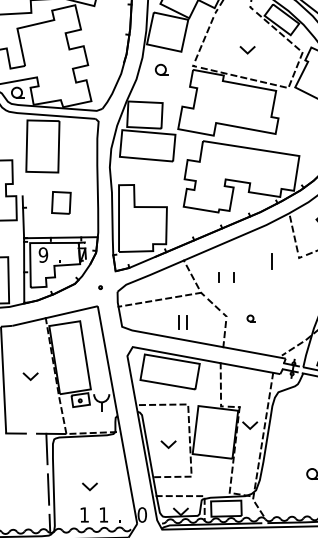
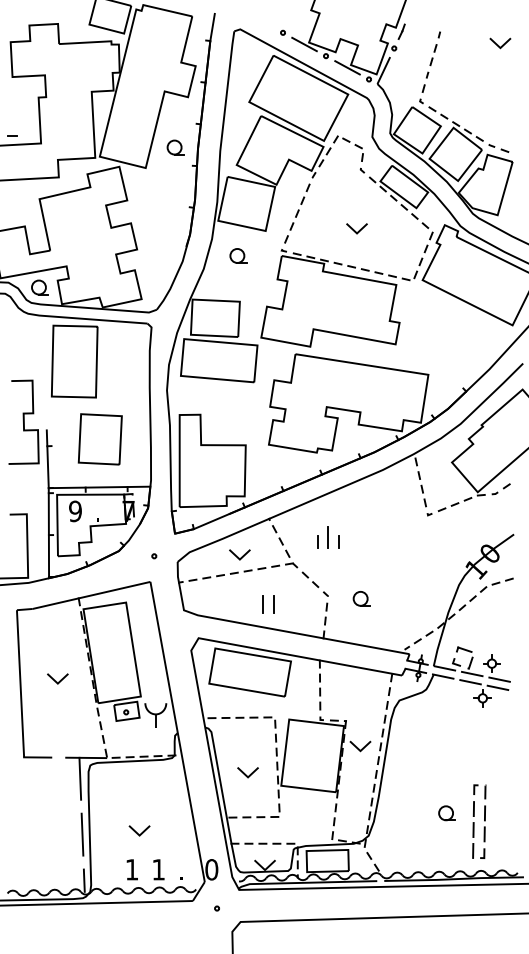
part: (60, 202) -> (99, 439), size x1.67
line: (271, 261) -> (327, 537), moved
line: (161, 287) -> (238, 556), added
part: (250, 318) -> (361, 598), size x1.67

